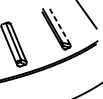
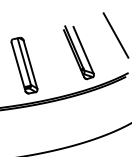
line: (59, 26) -> (83, 49), dashed -> solid

